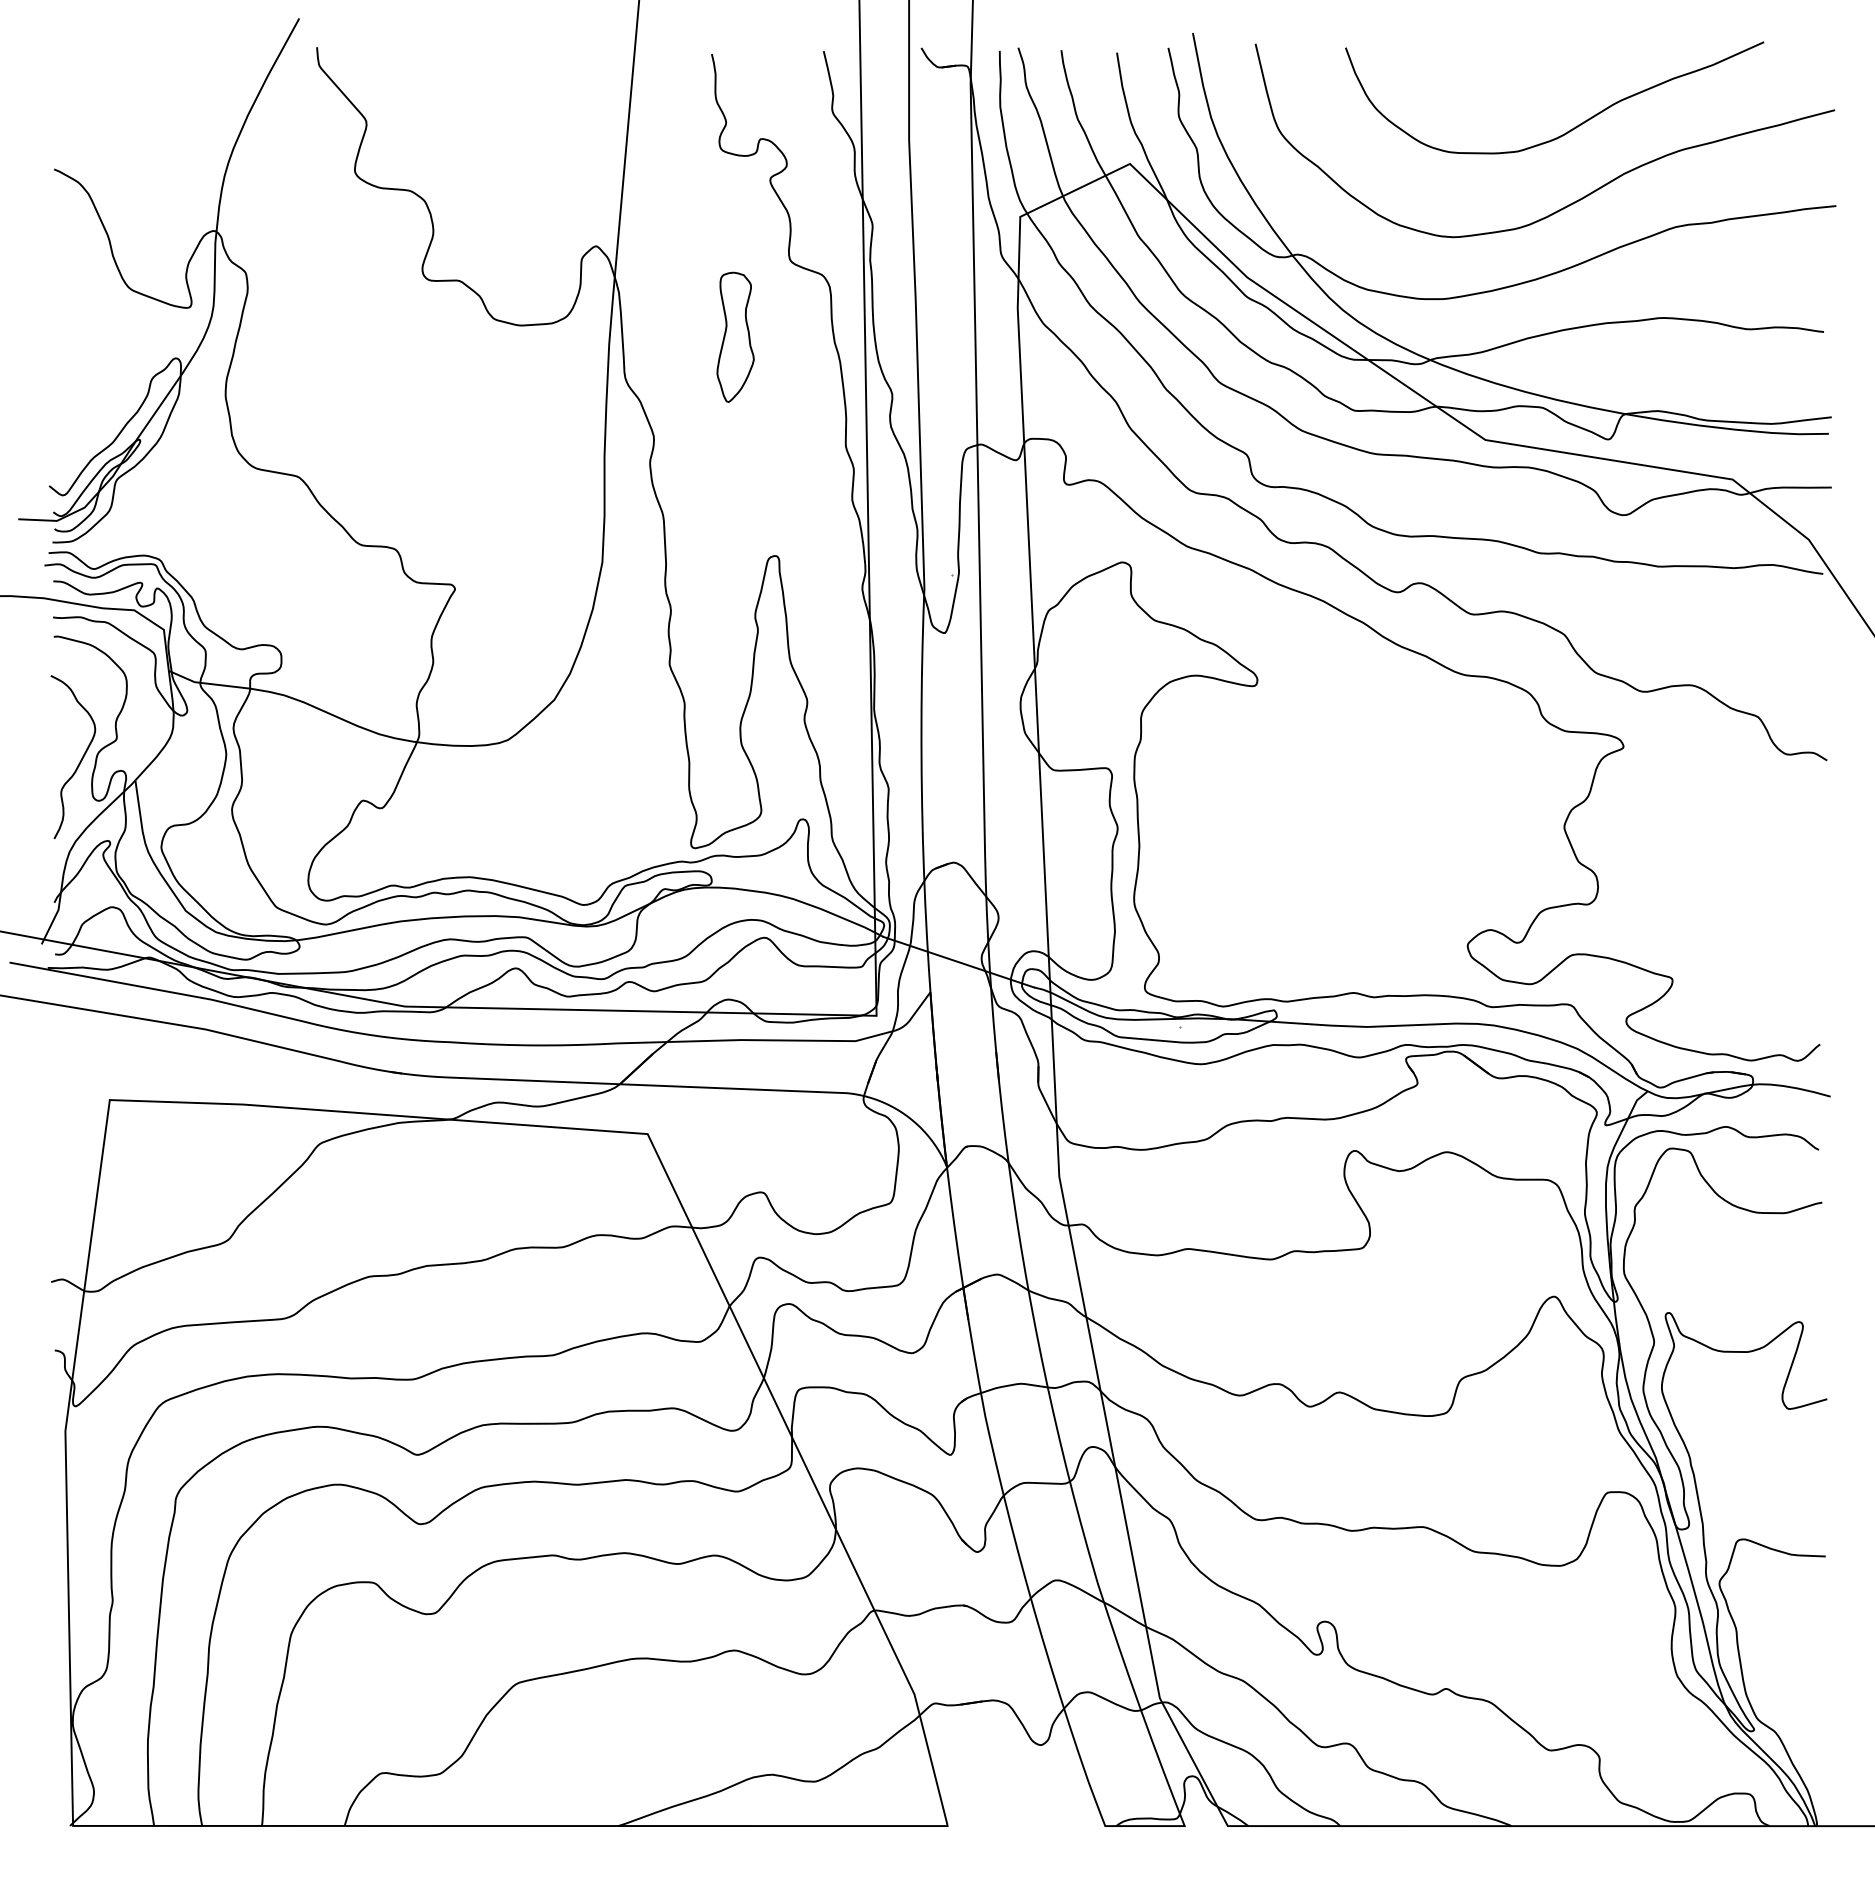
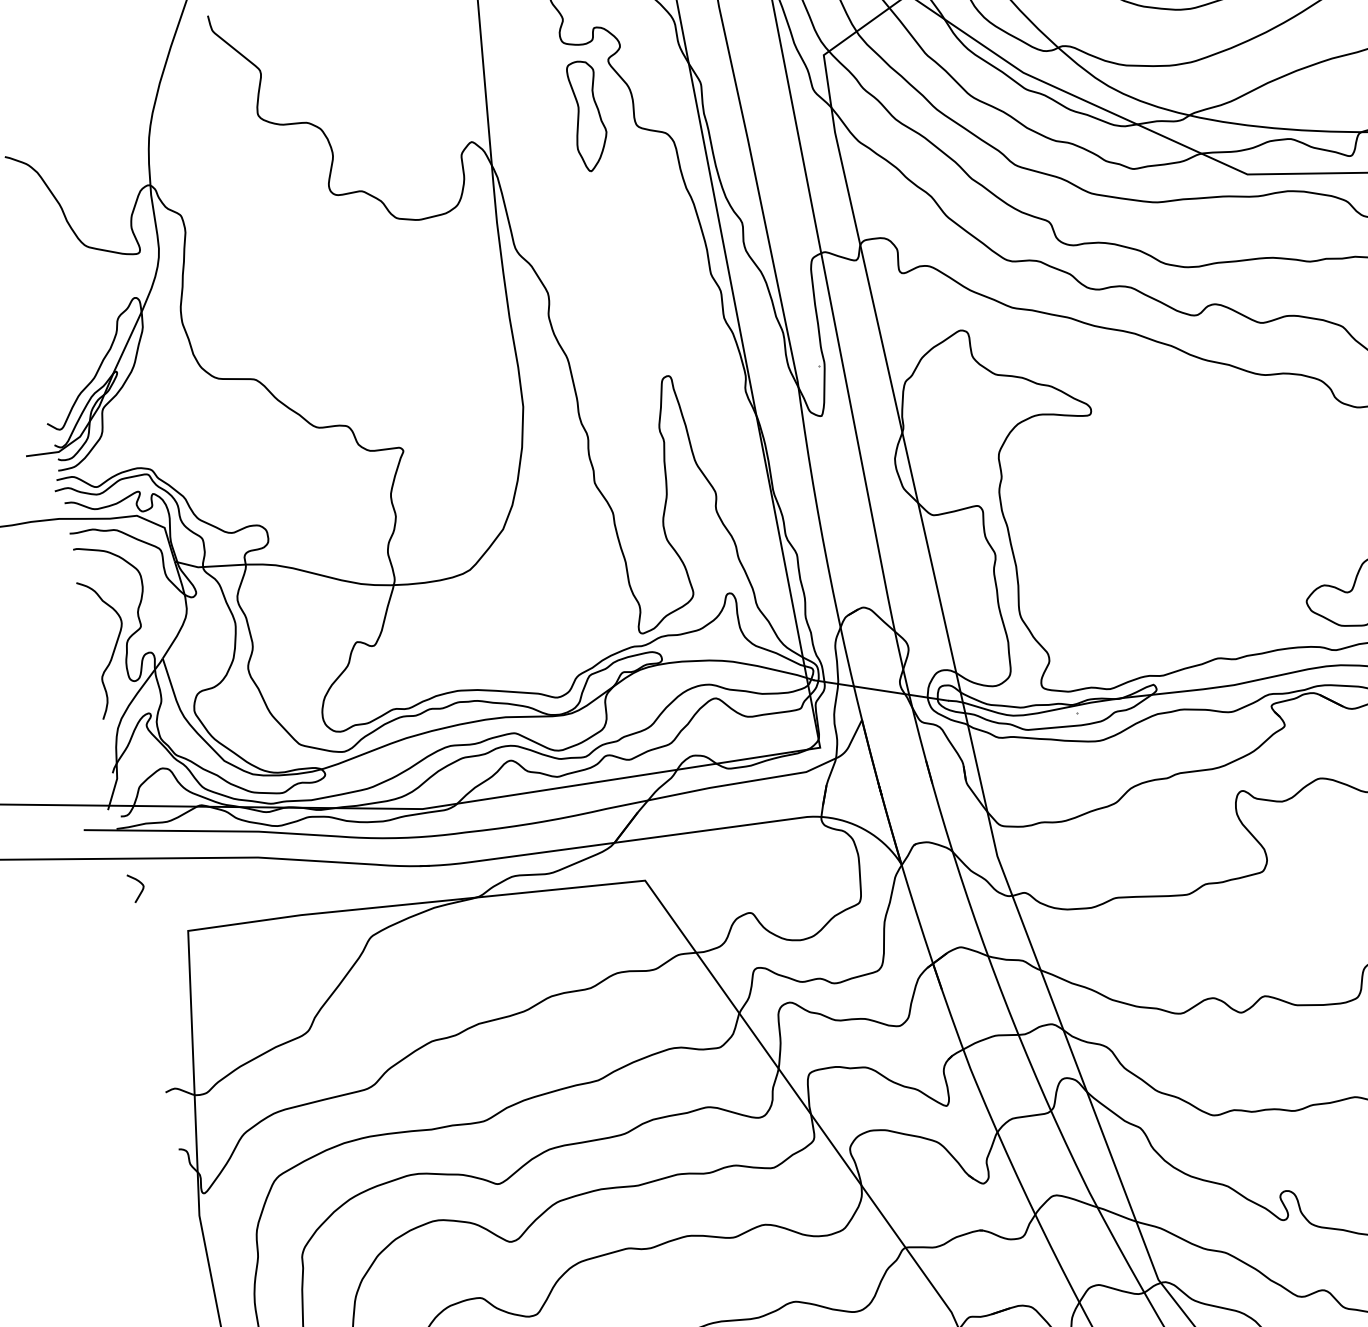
part: (735, 336) -> (587, 115), moved
curve: (64, 1036) -> (140, 884), added

